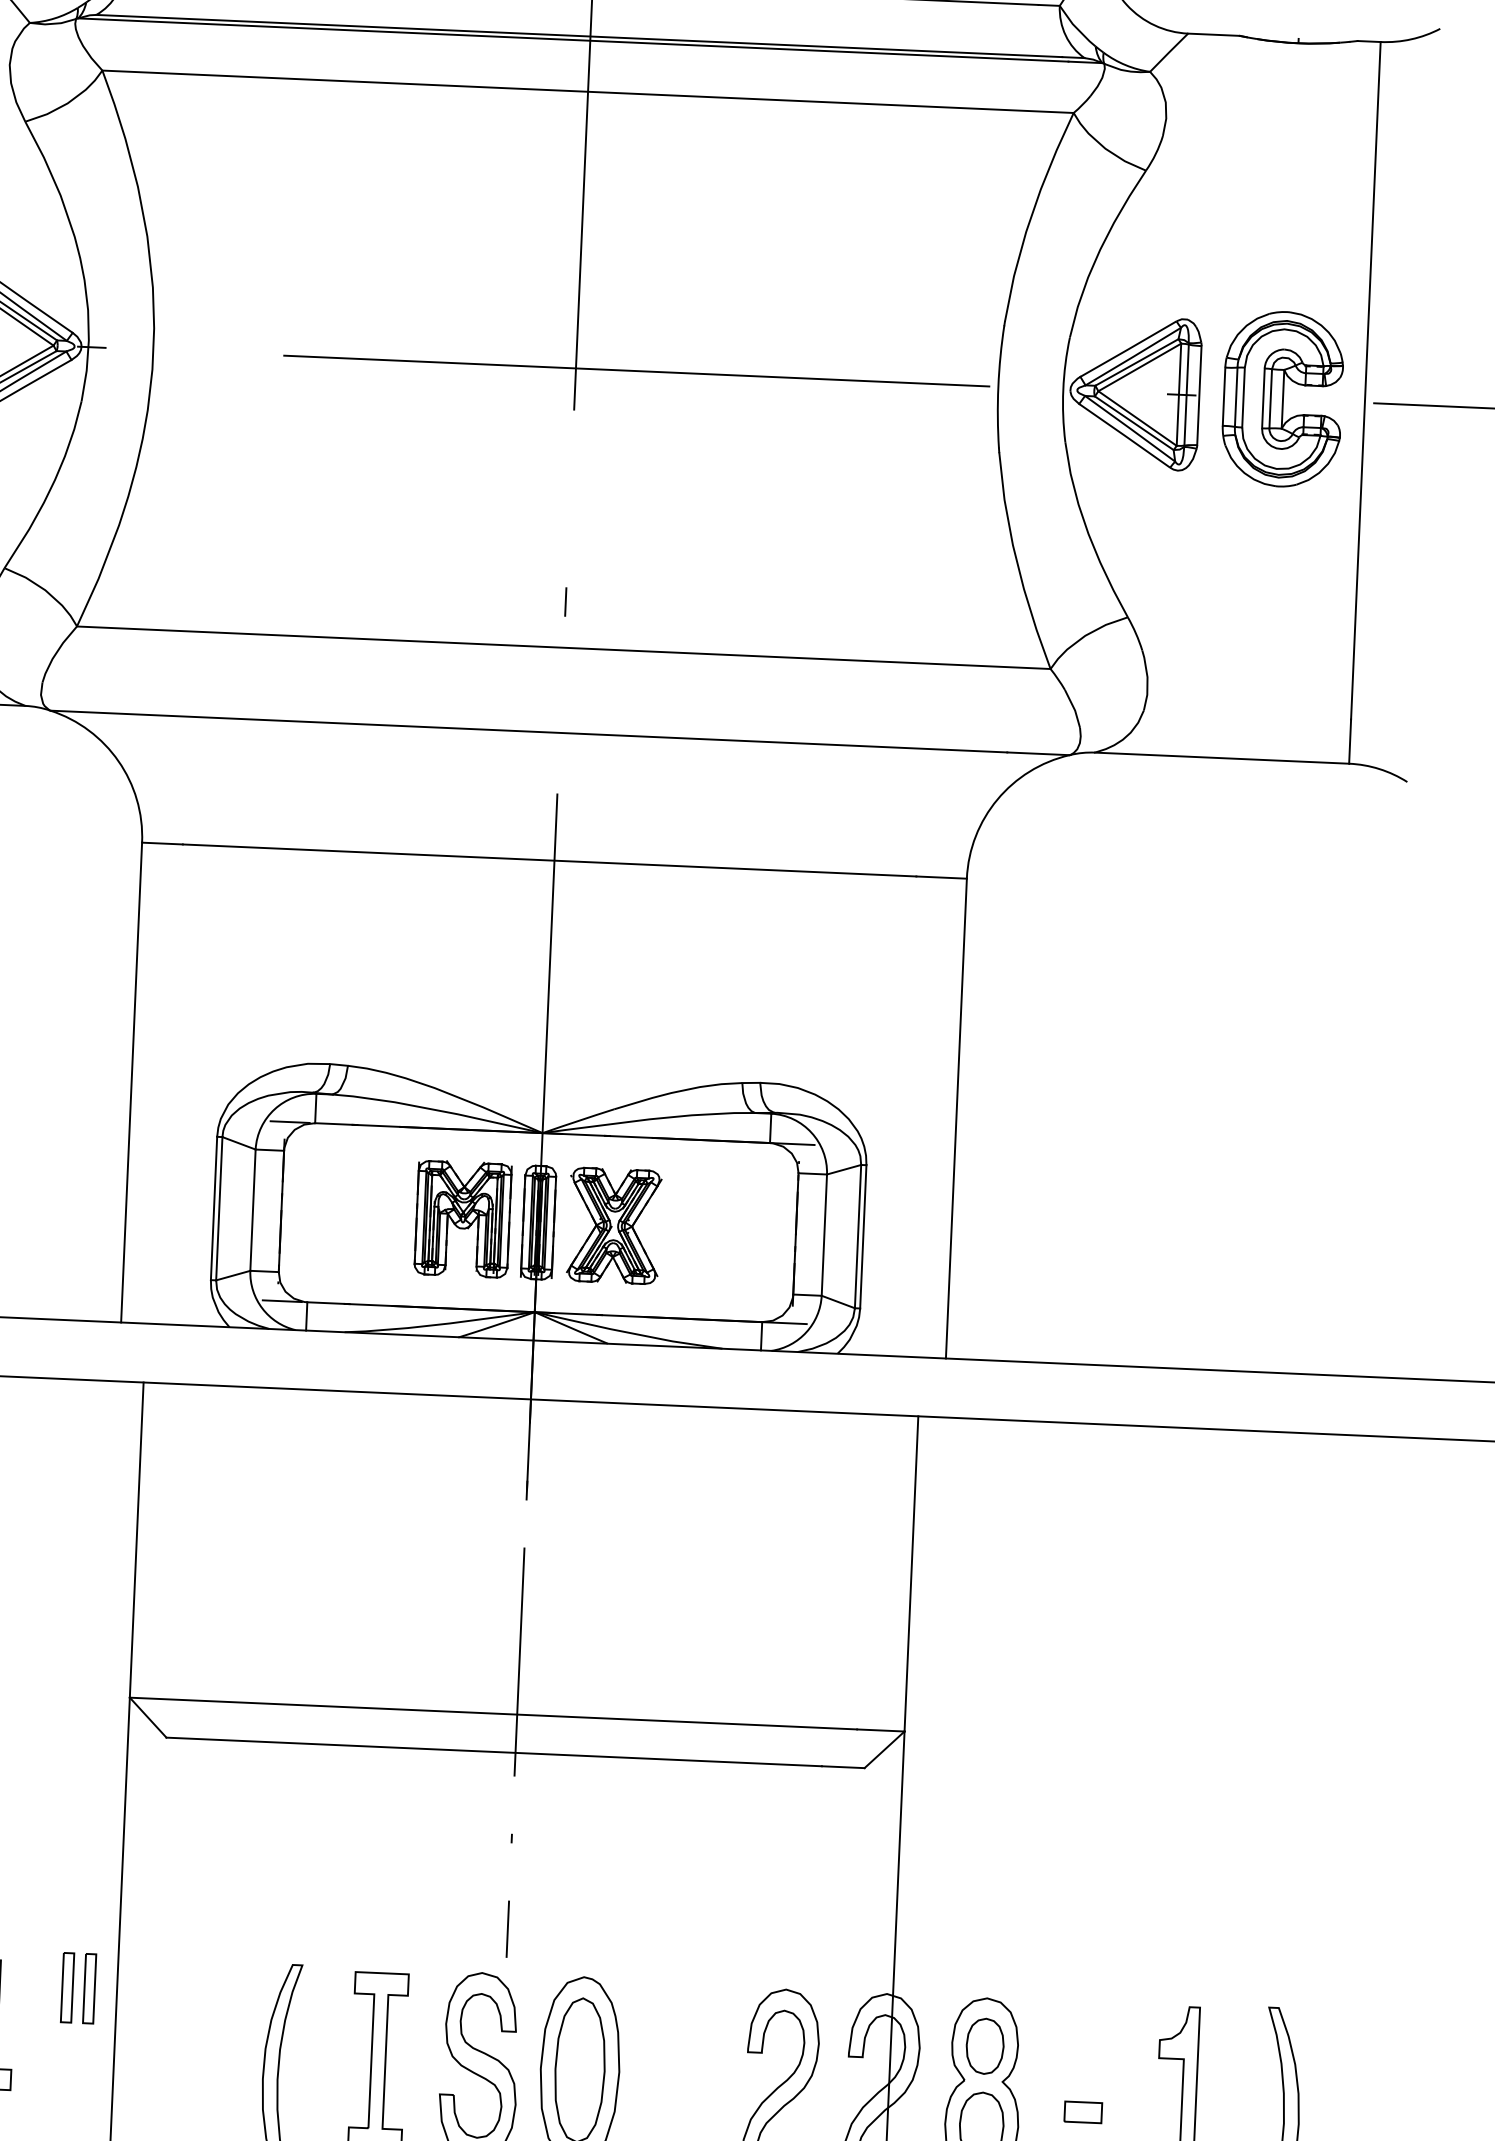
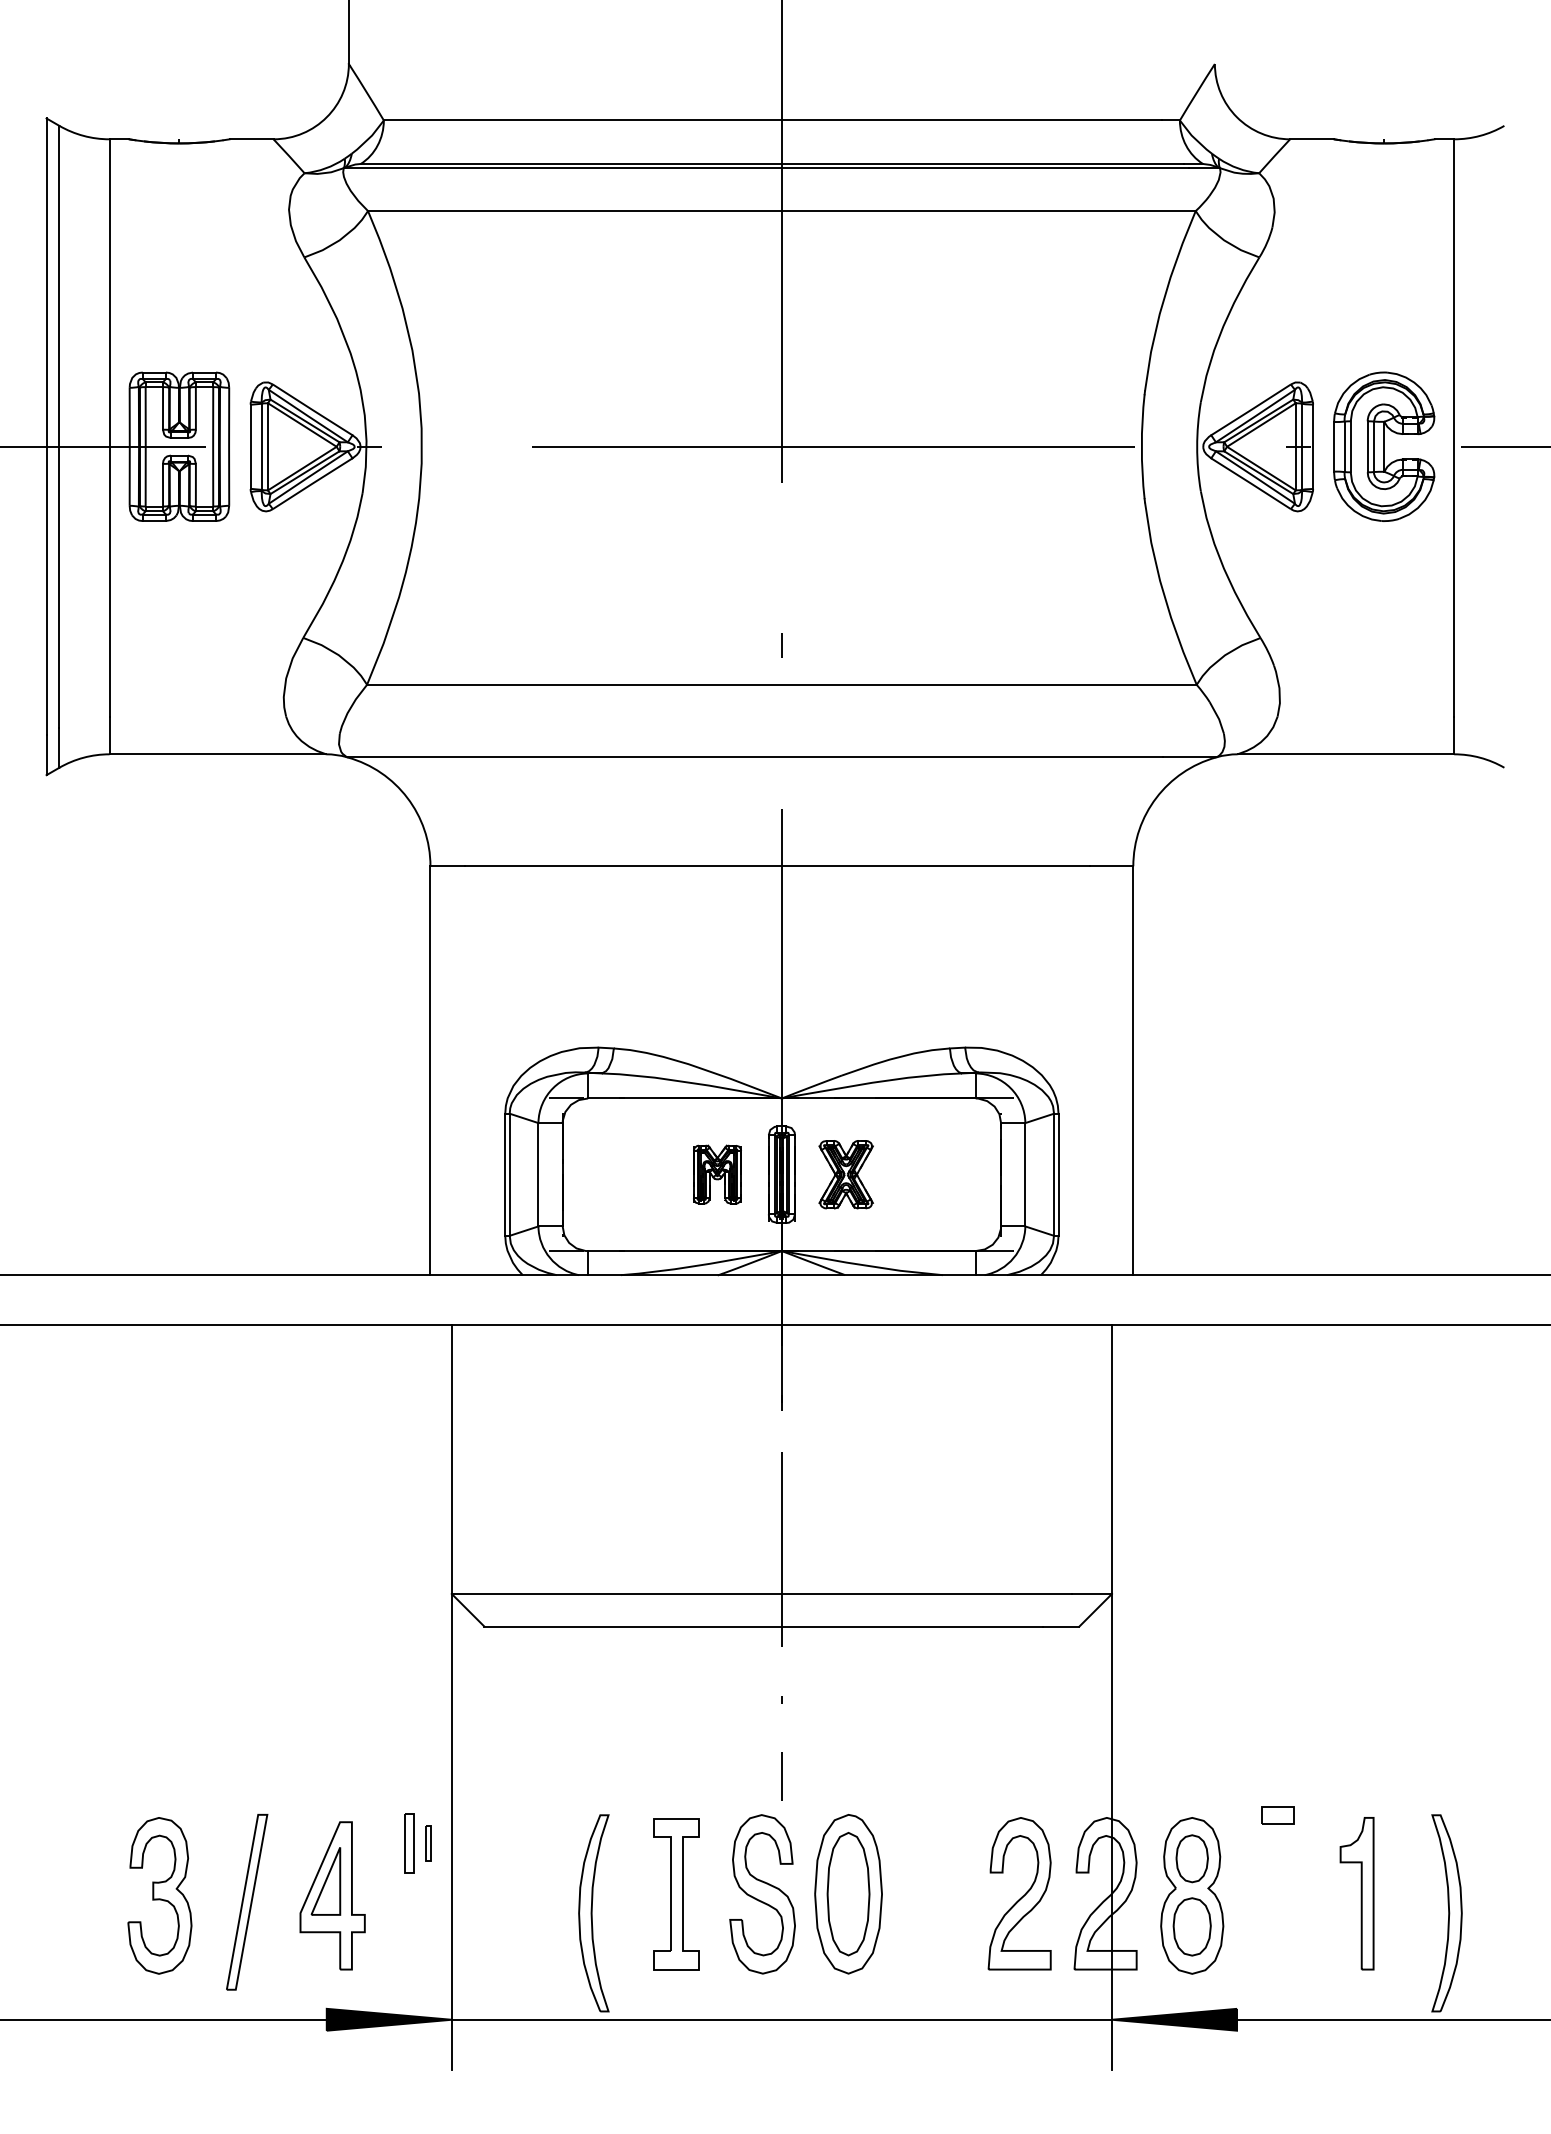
part: (463, 1219) -> (717, 1174), size x0.6
part: (613, 1225) -> (845, 1174), size x0.7
part: (89, 1989) -> (428, 1843), size x0.6
part: (1082, 2112) -> (1277, 1815), moved

